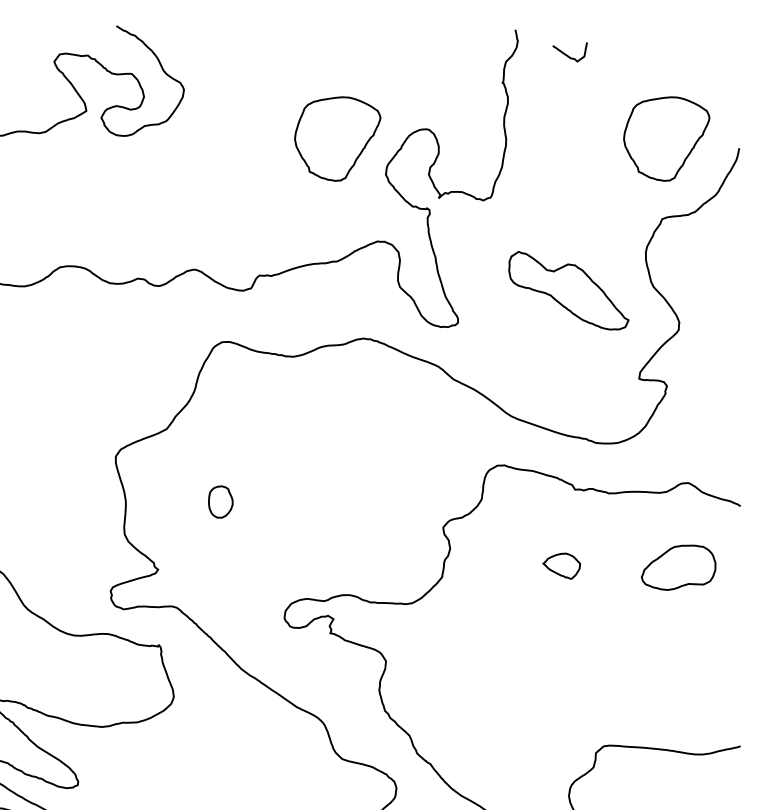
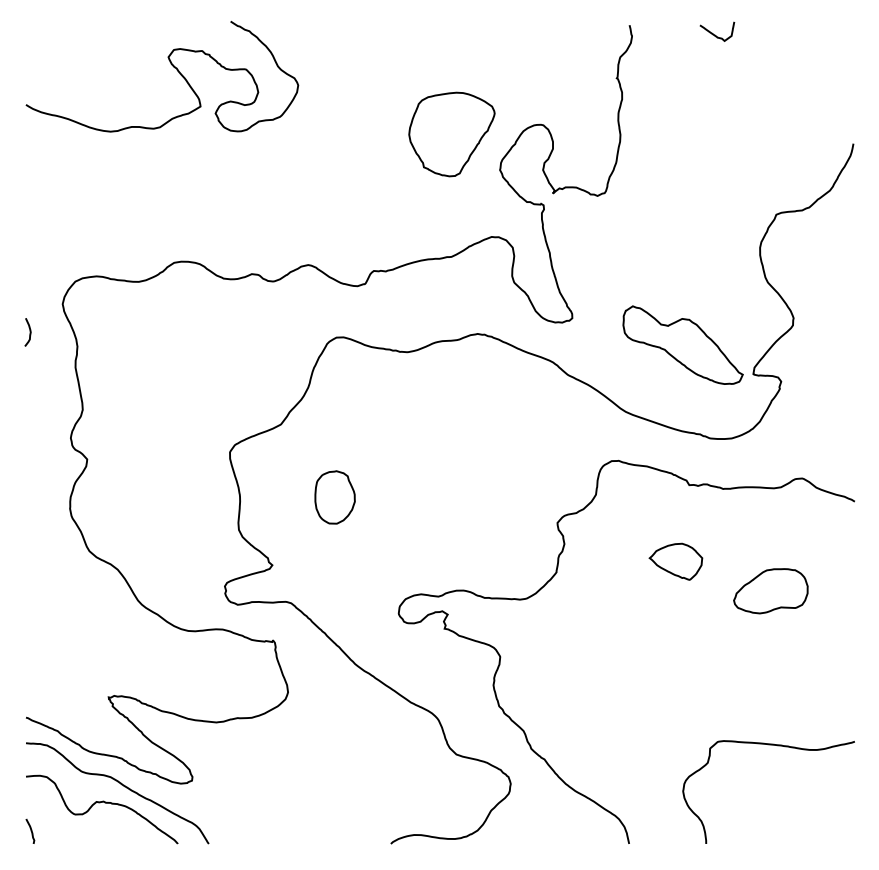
curve: (568, 55) -> (715, 34), moved
part: (666, 139) -> (780, 134), removed
part: (568, 290) -> (682, 344), moved
part: (220, 502) -> (334, 497), size x1.67
part: (561, 566) -> (675, 561), size x1.43
part: (678, 568) -> (770, 591), moved

